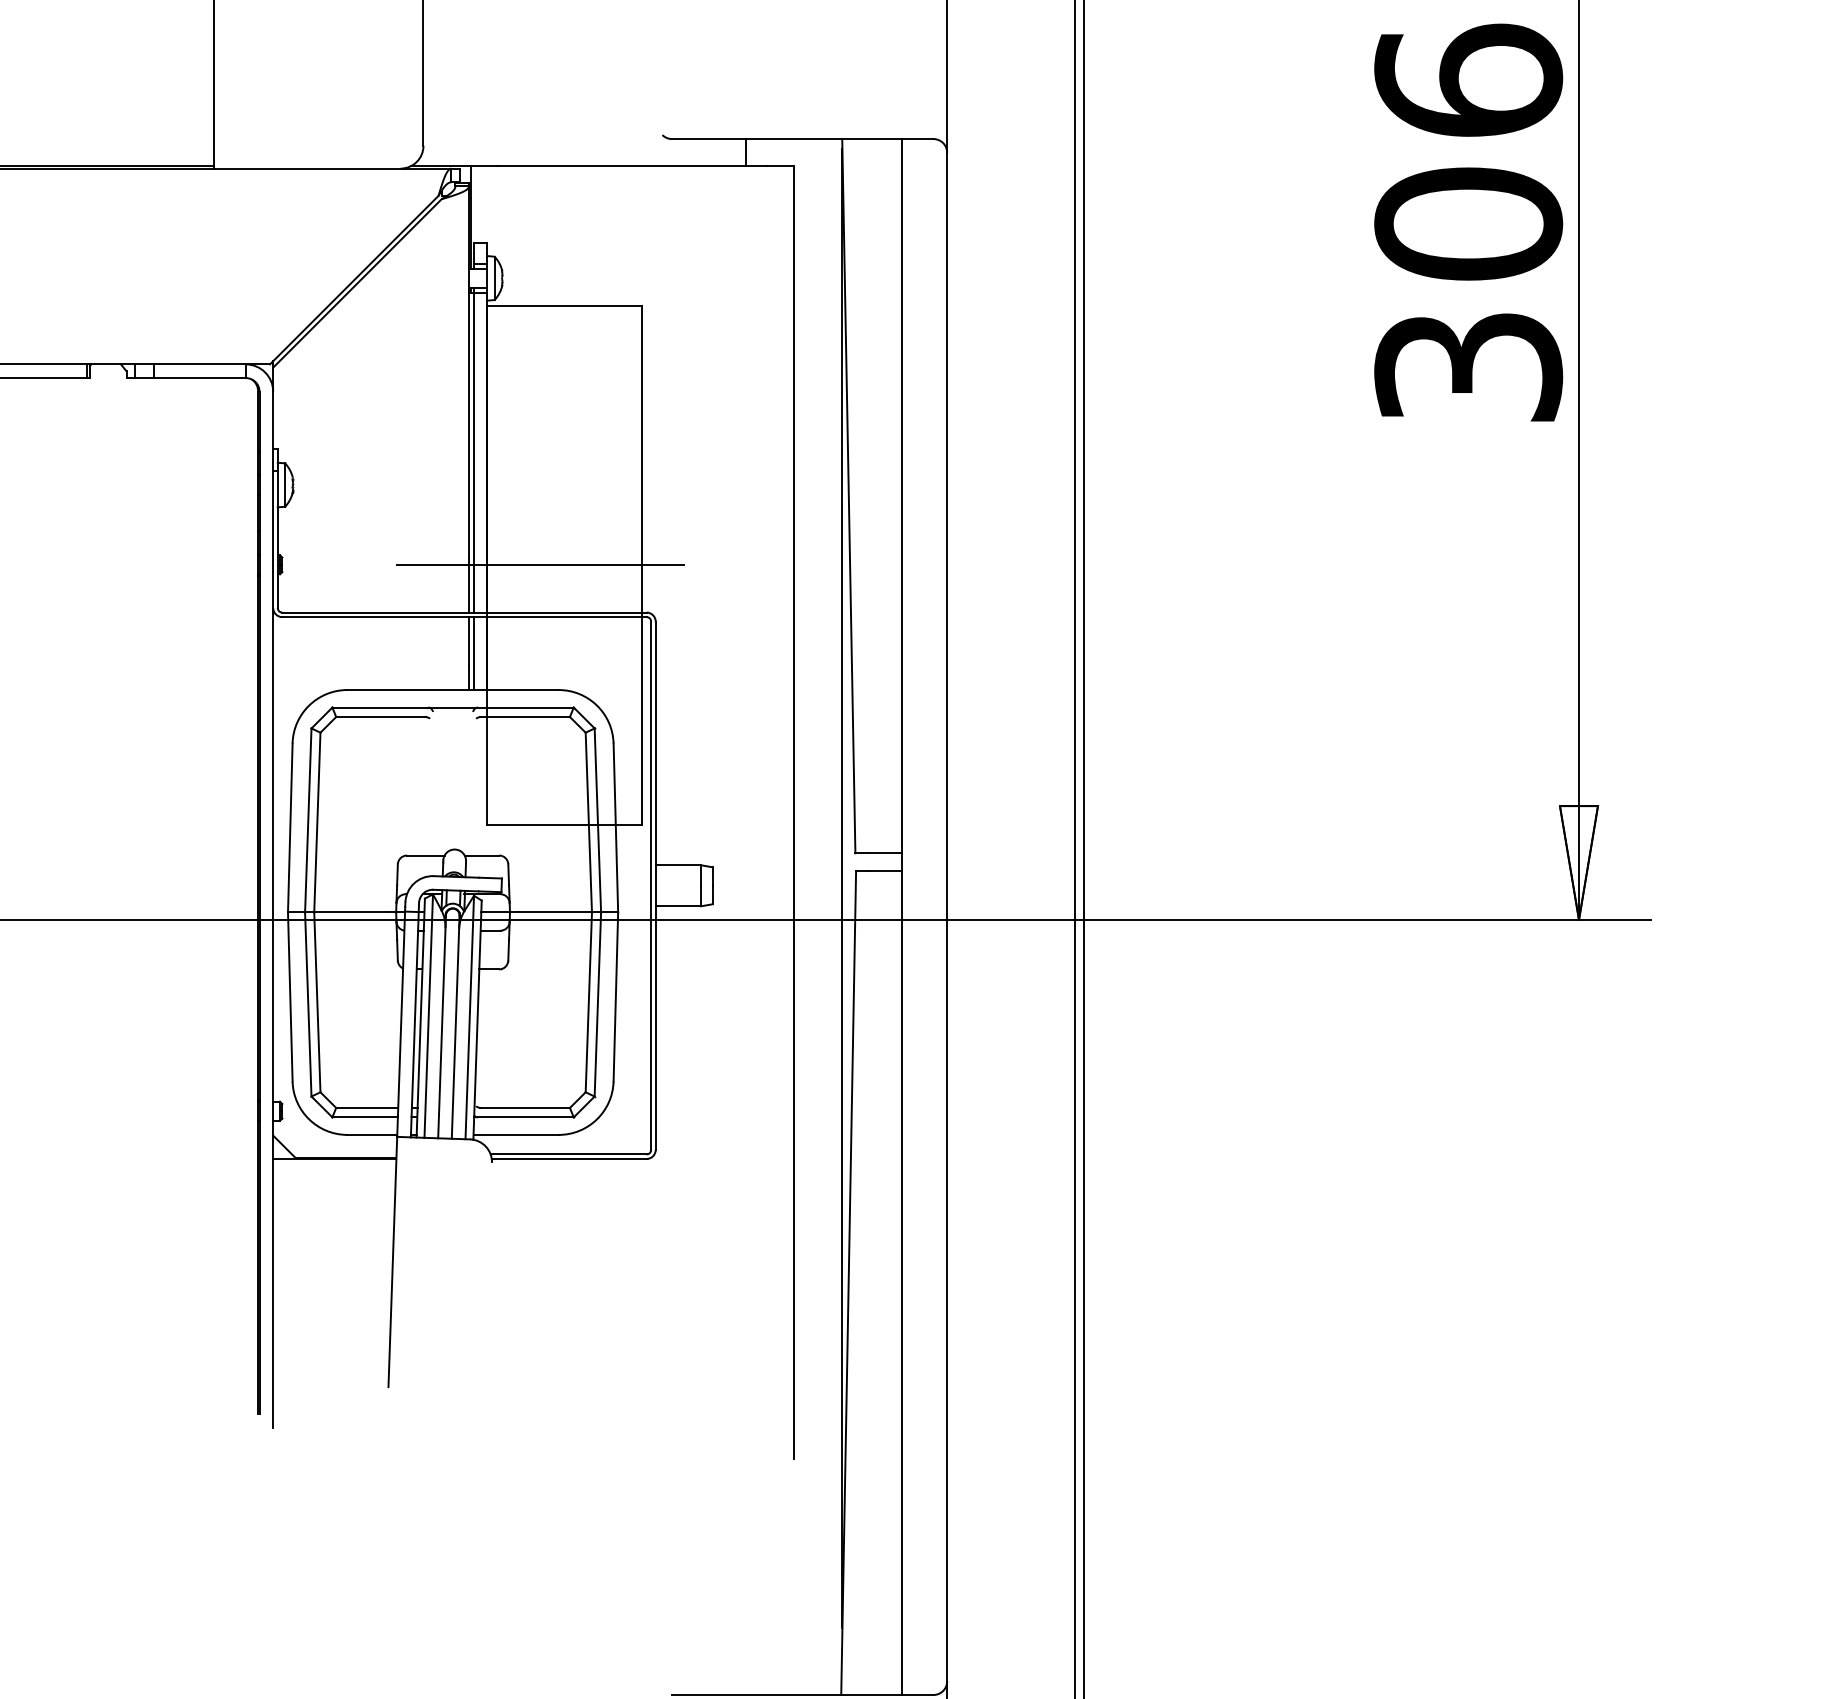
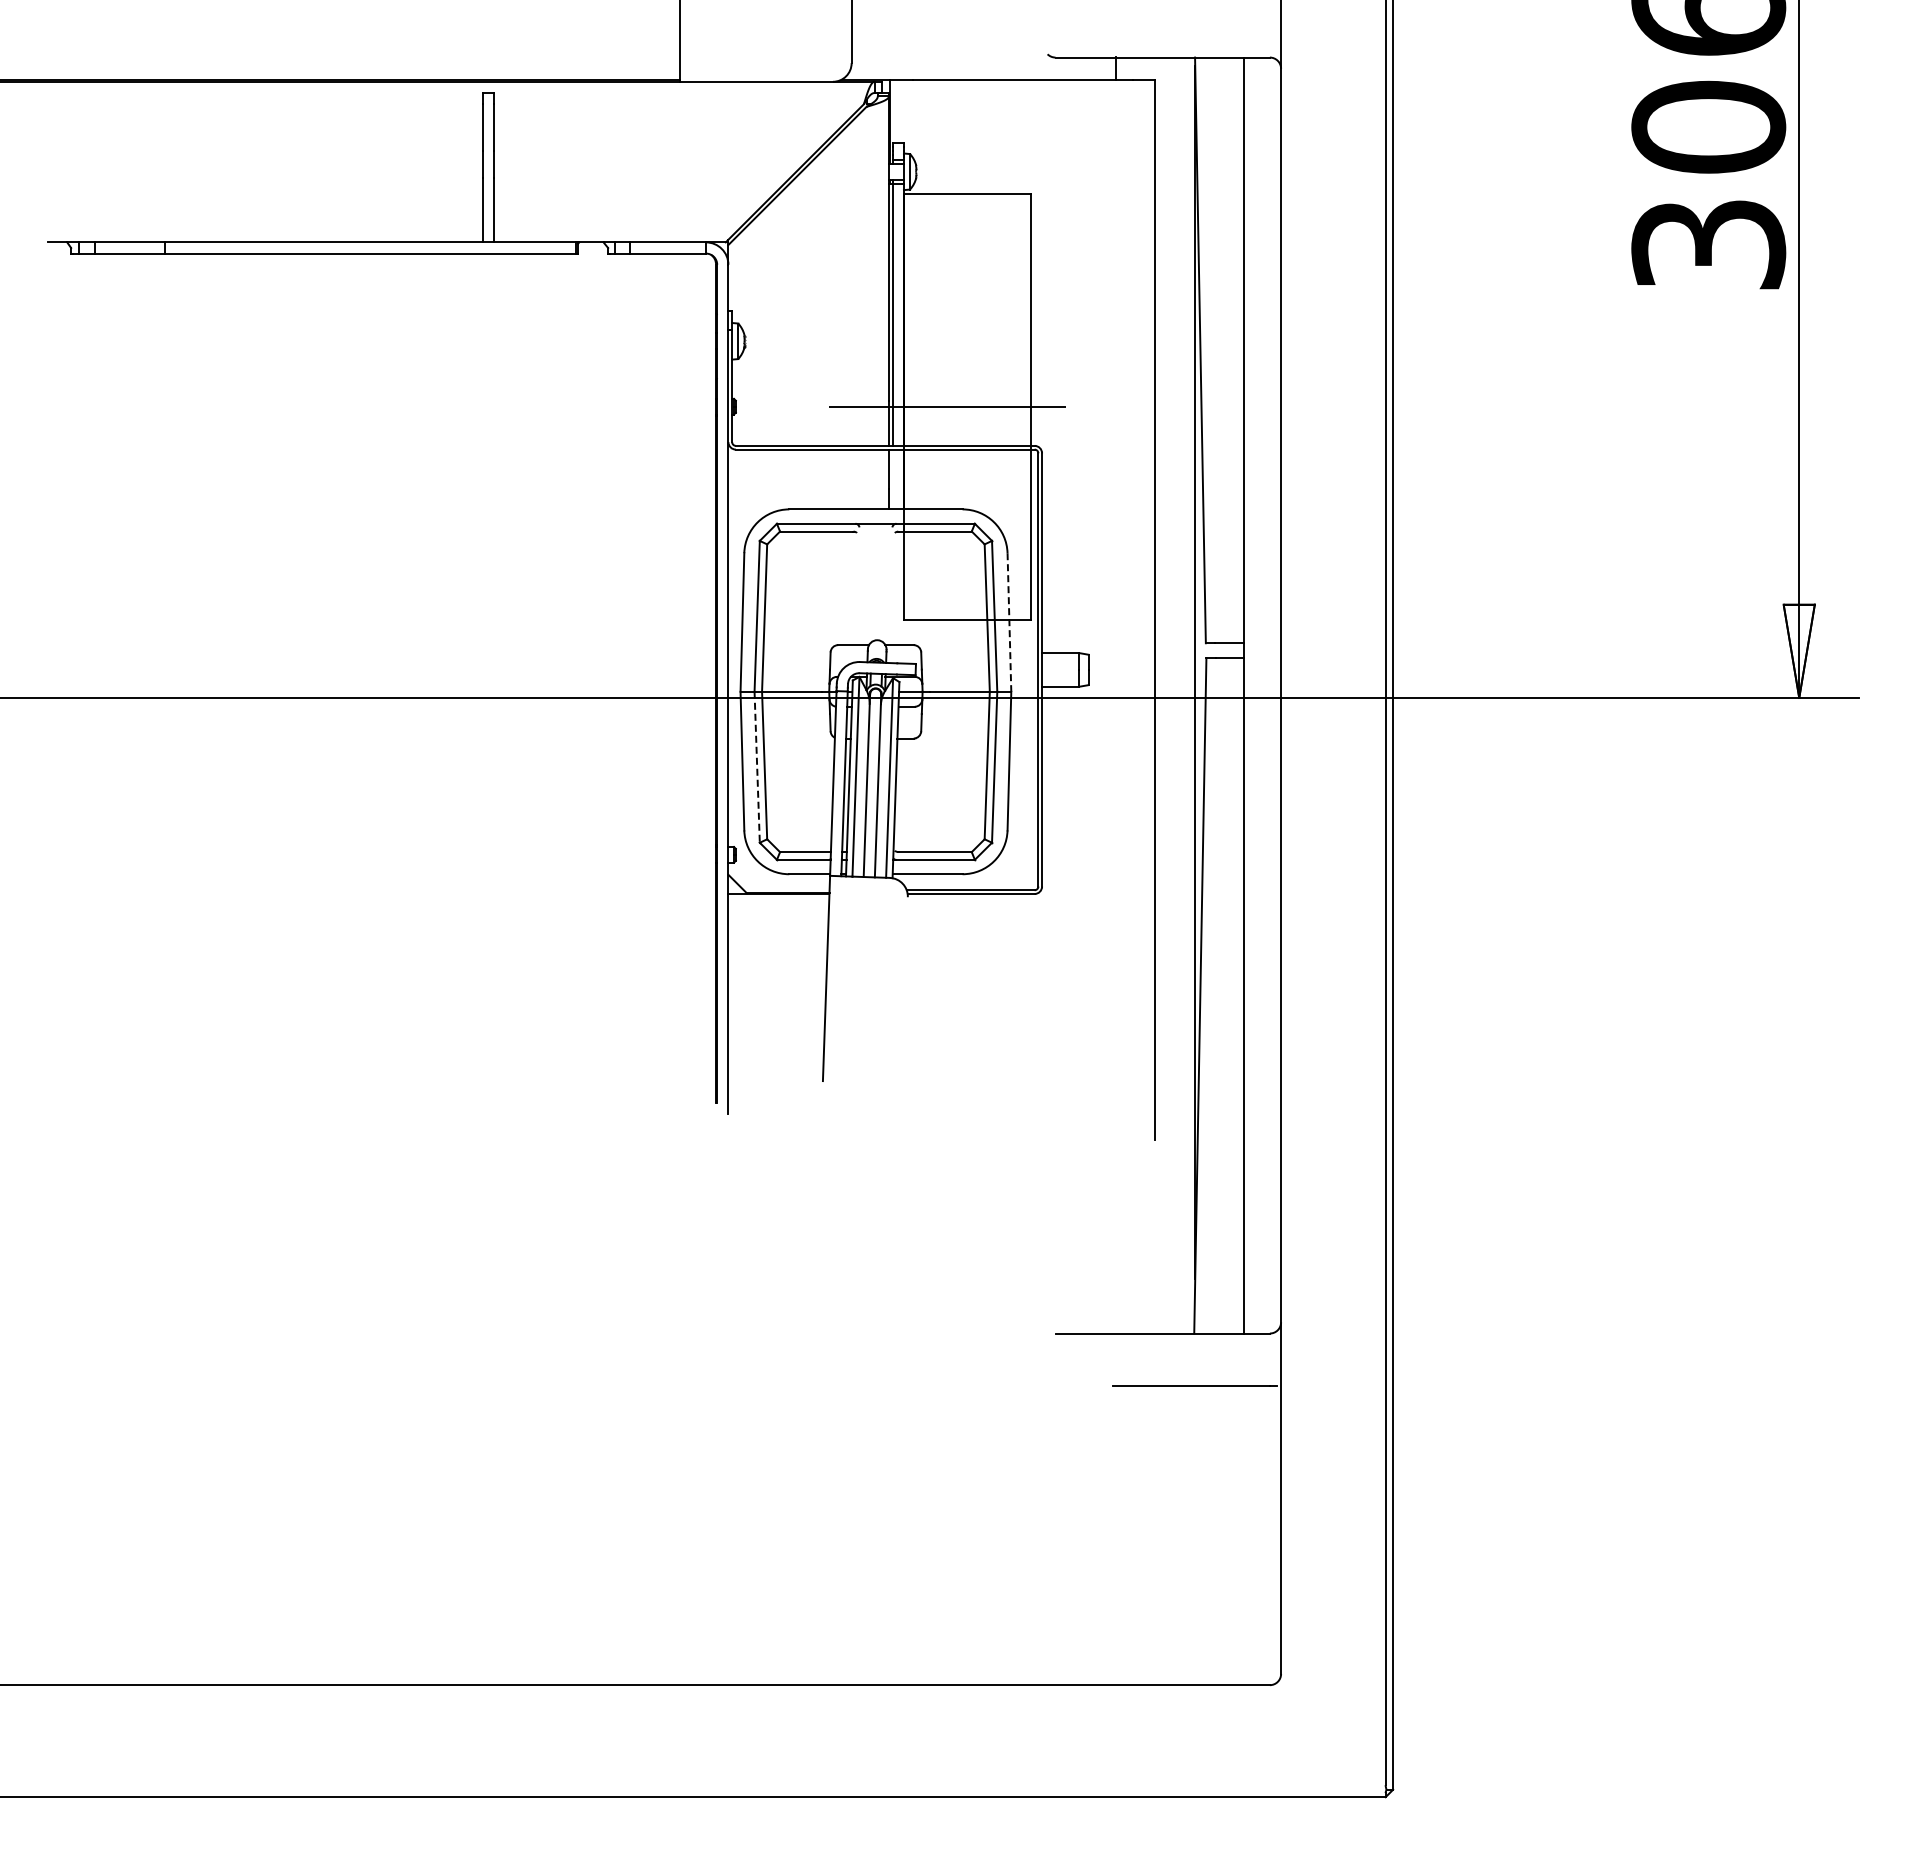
line: (473, 653) -> (892, 479), removed
line: (615, 829) -> (1009, 623), solid -> dashed
line: (308, 1004) -> (757, 767), solid -> dashed

